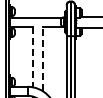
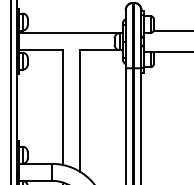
line: (33, 57) -> (63, 108), dashed -> solid
line: (42, 58) -> (80, 110), dashed -> solid

